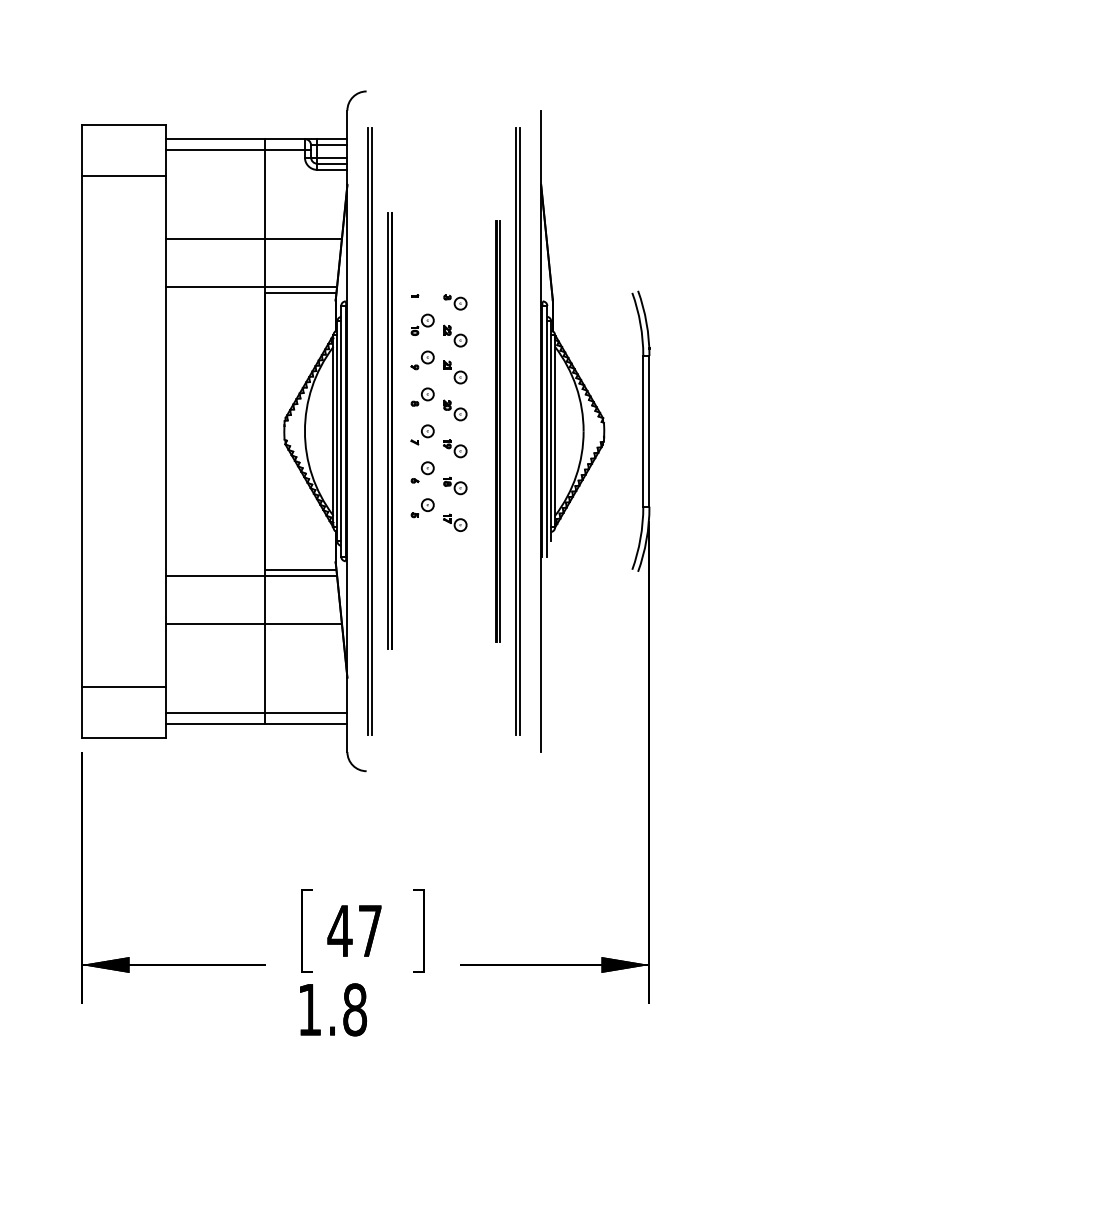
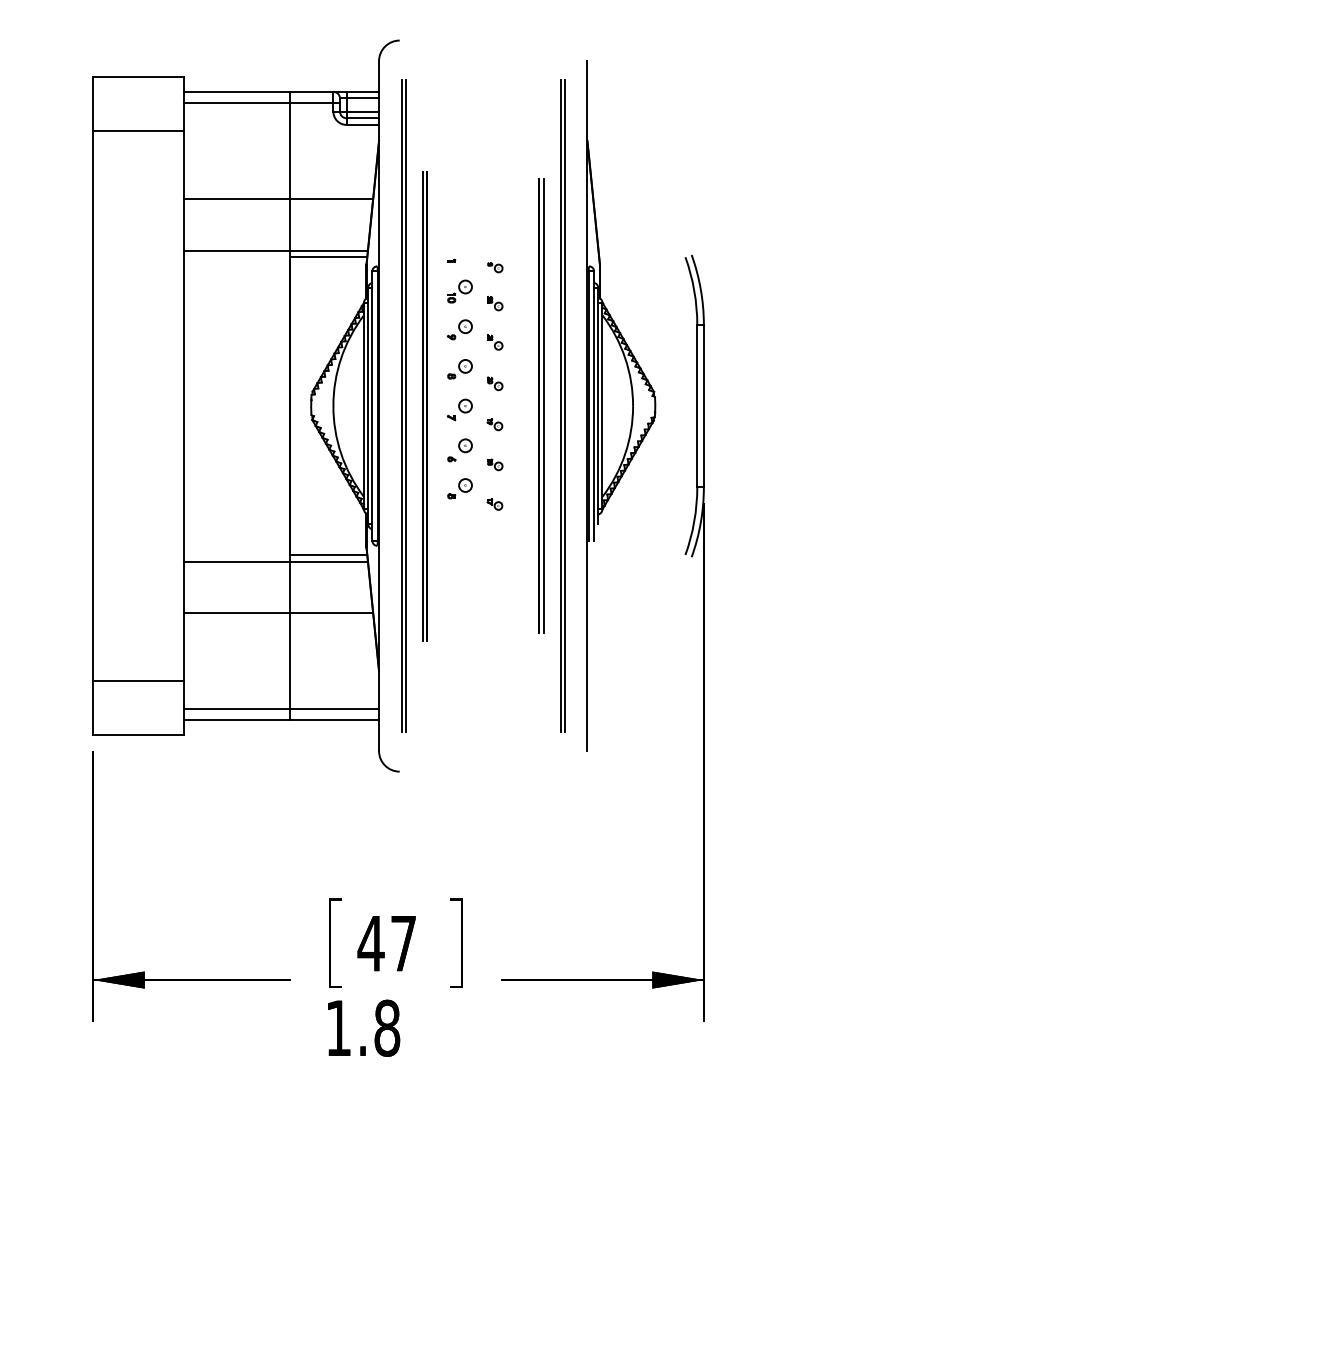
part: (455, 302) -> (495, 267), size x0.6
part: (455, 335) -> (495, 303), size x0.6
part: (455, 372) -> (495, 342), size x0.6
part: (455, 410) -> (495, 383), size x0.6
part: (454, 448) -> (494, 424), size x0.6
part: (455, 485) -> (495, 464), size x0.6
part: (454, 522) -> (494, 504), size x0.6

